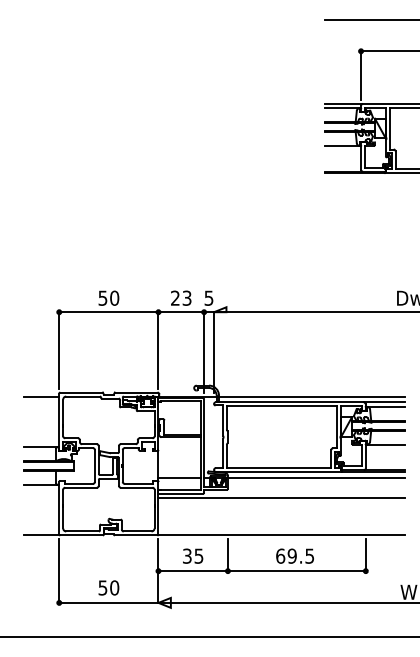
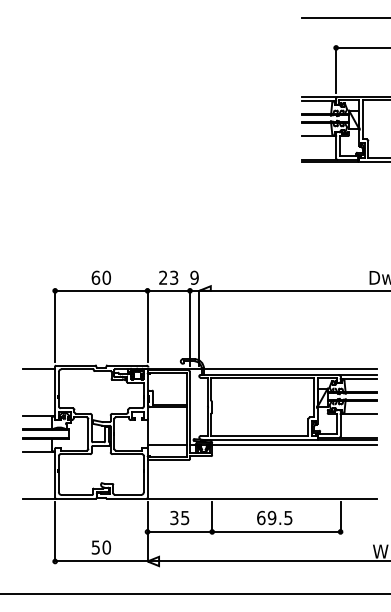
text: (102, 297) -> (95, 277), 50 -> 60
text: (208, 297) -> (194, 277), 5 -> 9
line: (280, 497) -> (261, 463), removed

